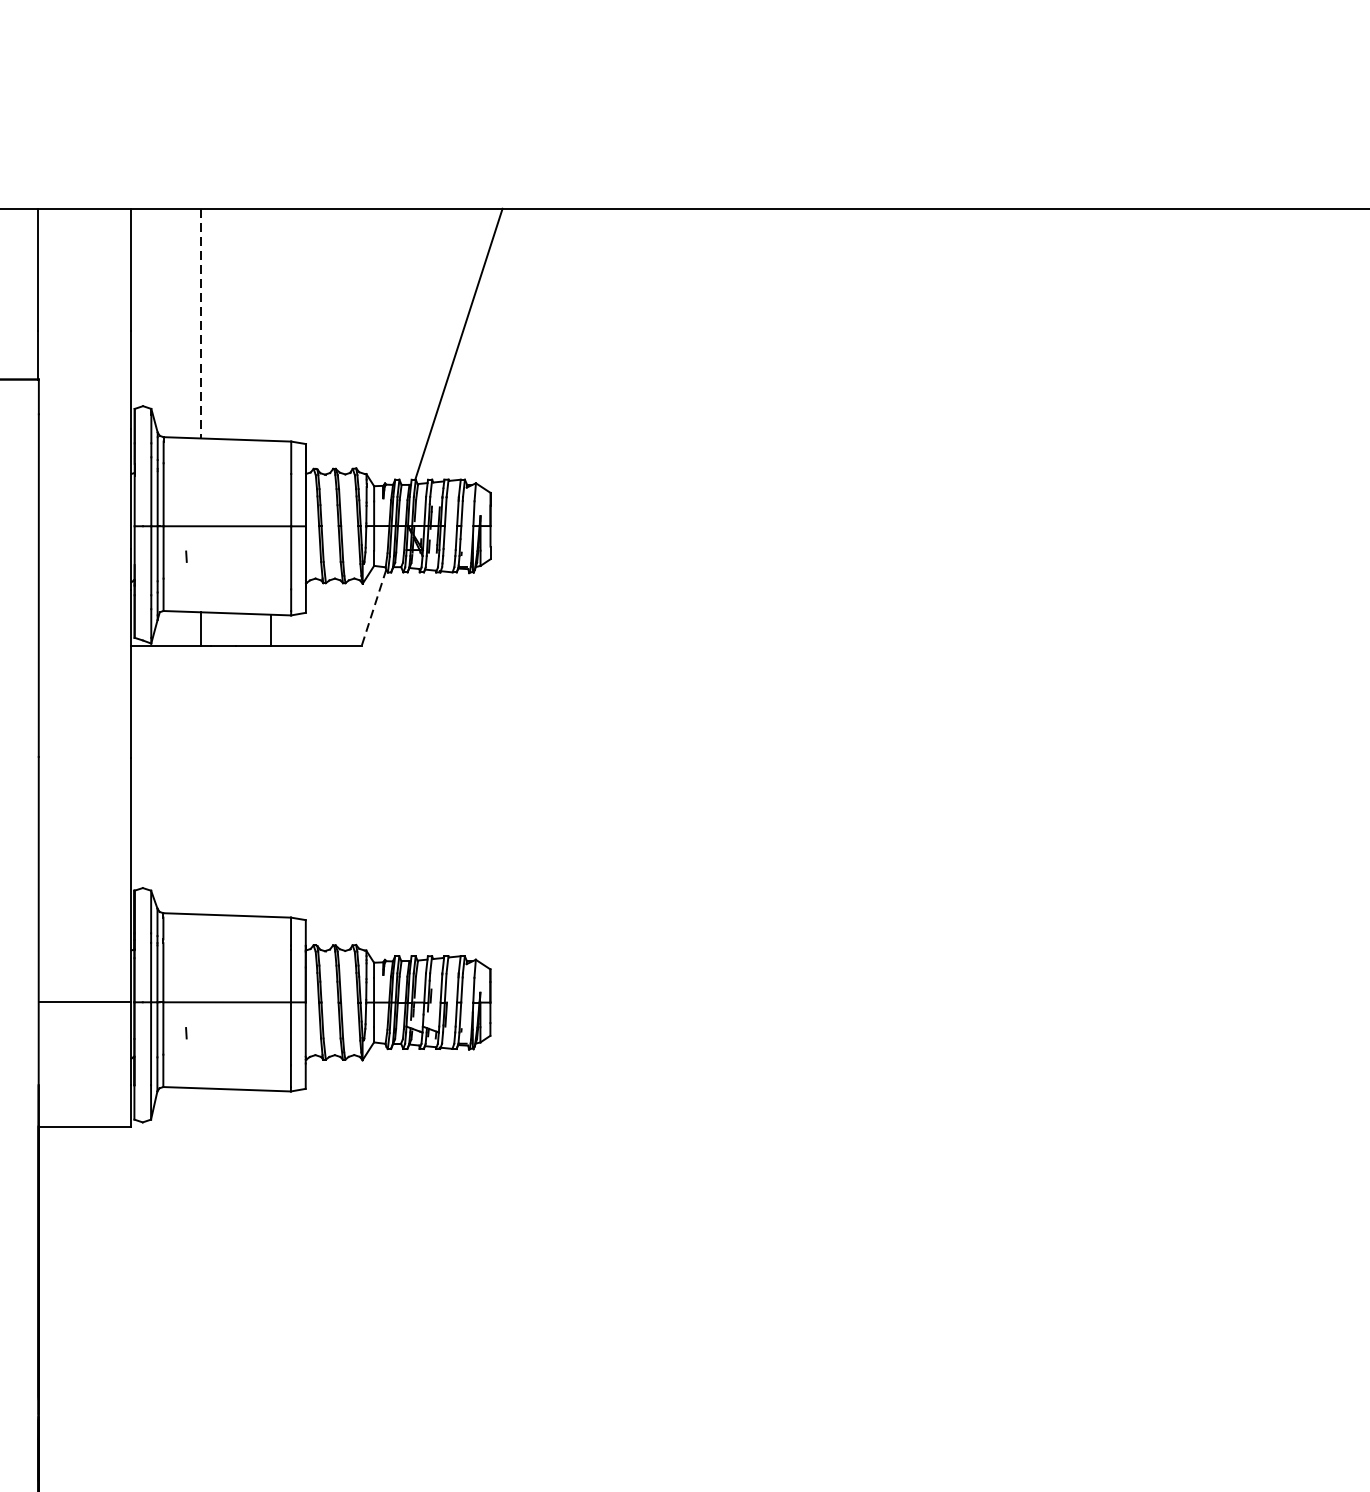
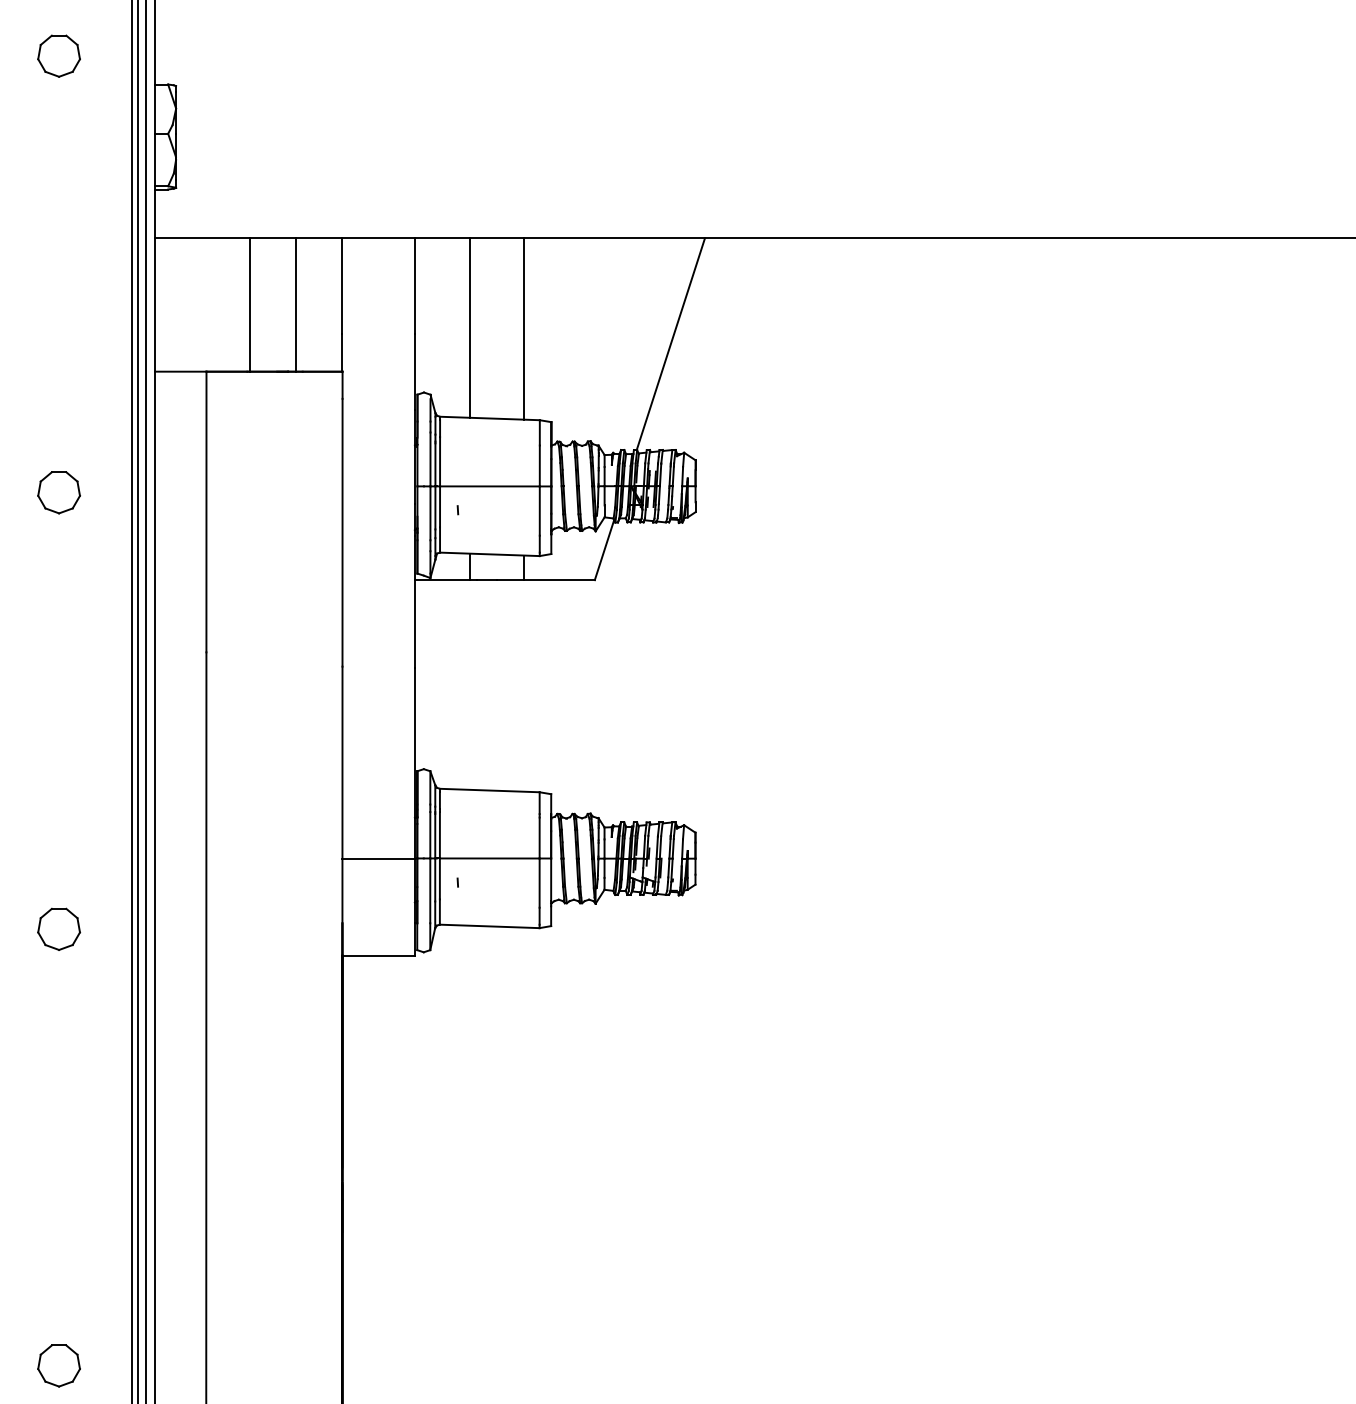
line: (201, 324) -> (469, 328), dashed -> solid
line: (271, 324) -> (524, 328), added
line: (373, 608) -> (604, 550), dashed -> solid

